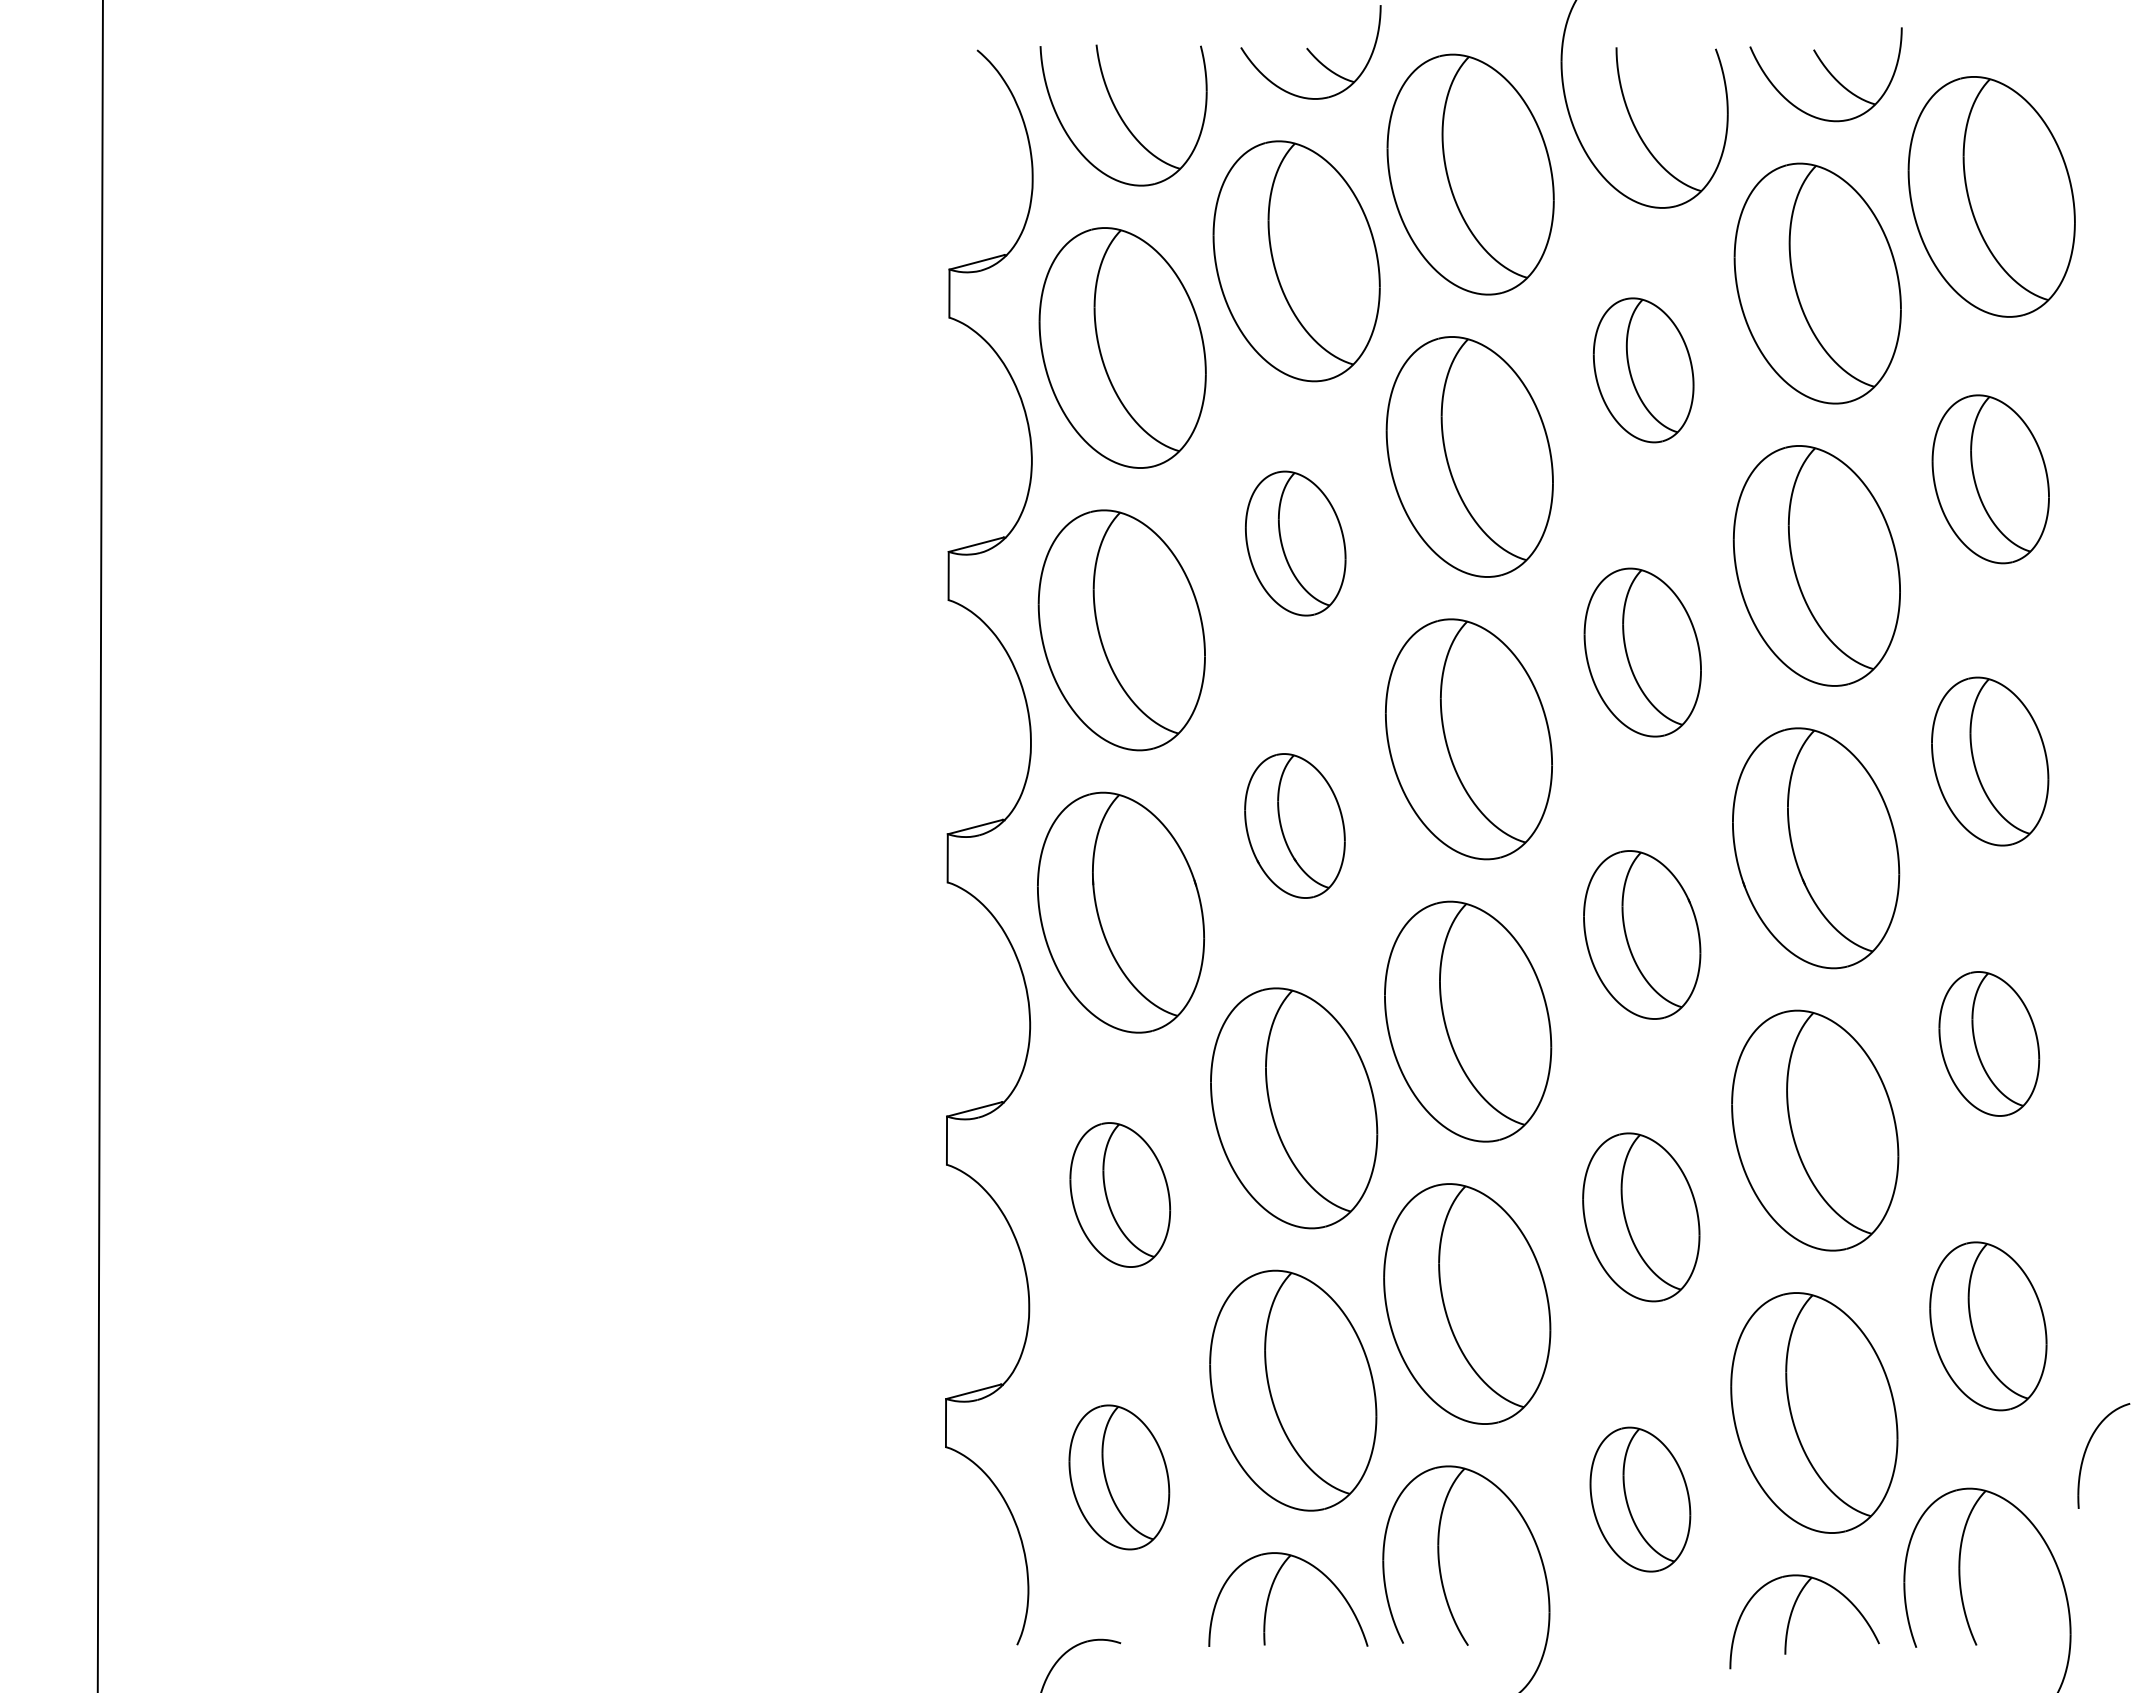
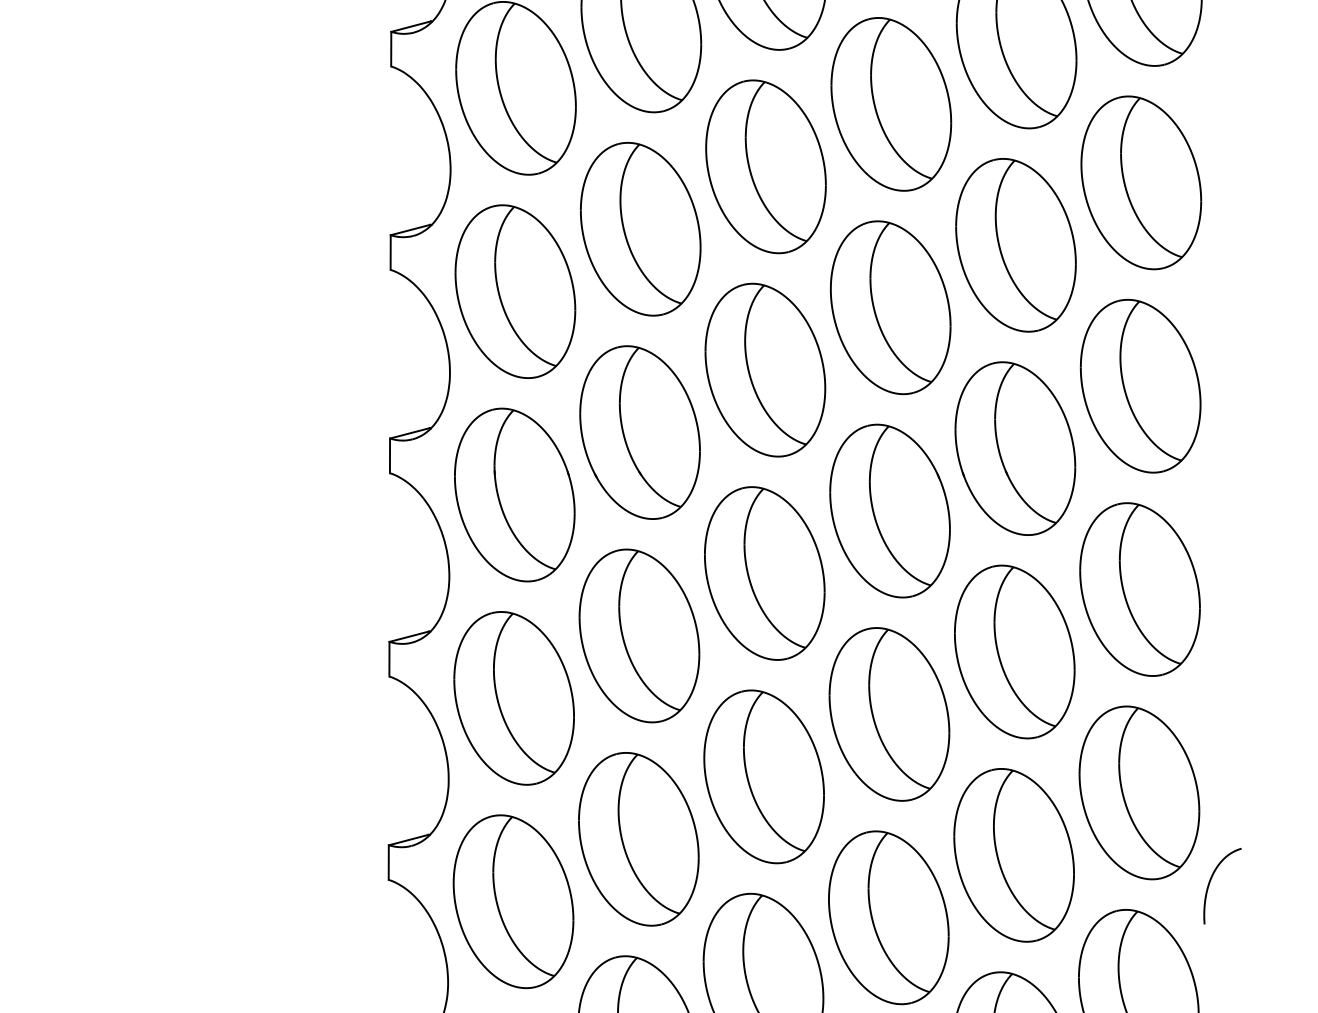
part: (1643, 370) -> (891, 104), size x1.67
part: (1990, 479) -> (1141, 183), size x1.43
part: (1295, 543) -> (640, 229), size x1.67
part: (1642, 652) -> (890, 307), size x1.43
part: (1990, 761) -> (1141, 386), size x1.43
part: (1294, 825) -> (639, 432), size x1.67
part: (1642, 934) -> (890, 510), size x1.43
part: (1989, 1043) -> (1140, 589), size x1.67
part: (1120, 1194) -> (514, 697), size x1.67
part: (1641, 1217) -> (889, 714), size x1.43
part: (1988, 1326) -> (1139, 793), size x1.43
part: (1119, 1477) -> (513, 901), size x1.67
part: (1640, 1499) -> (888, 917), size x1.67

